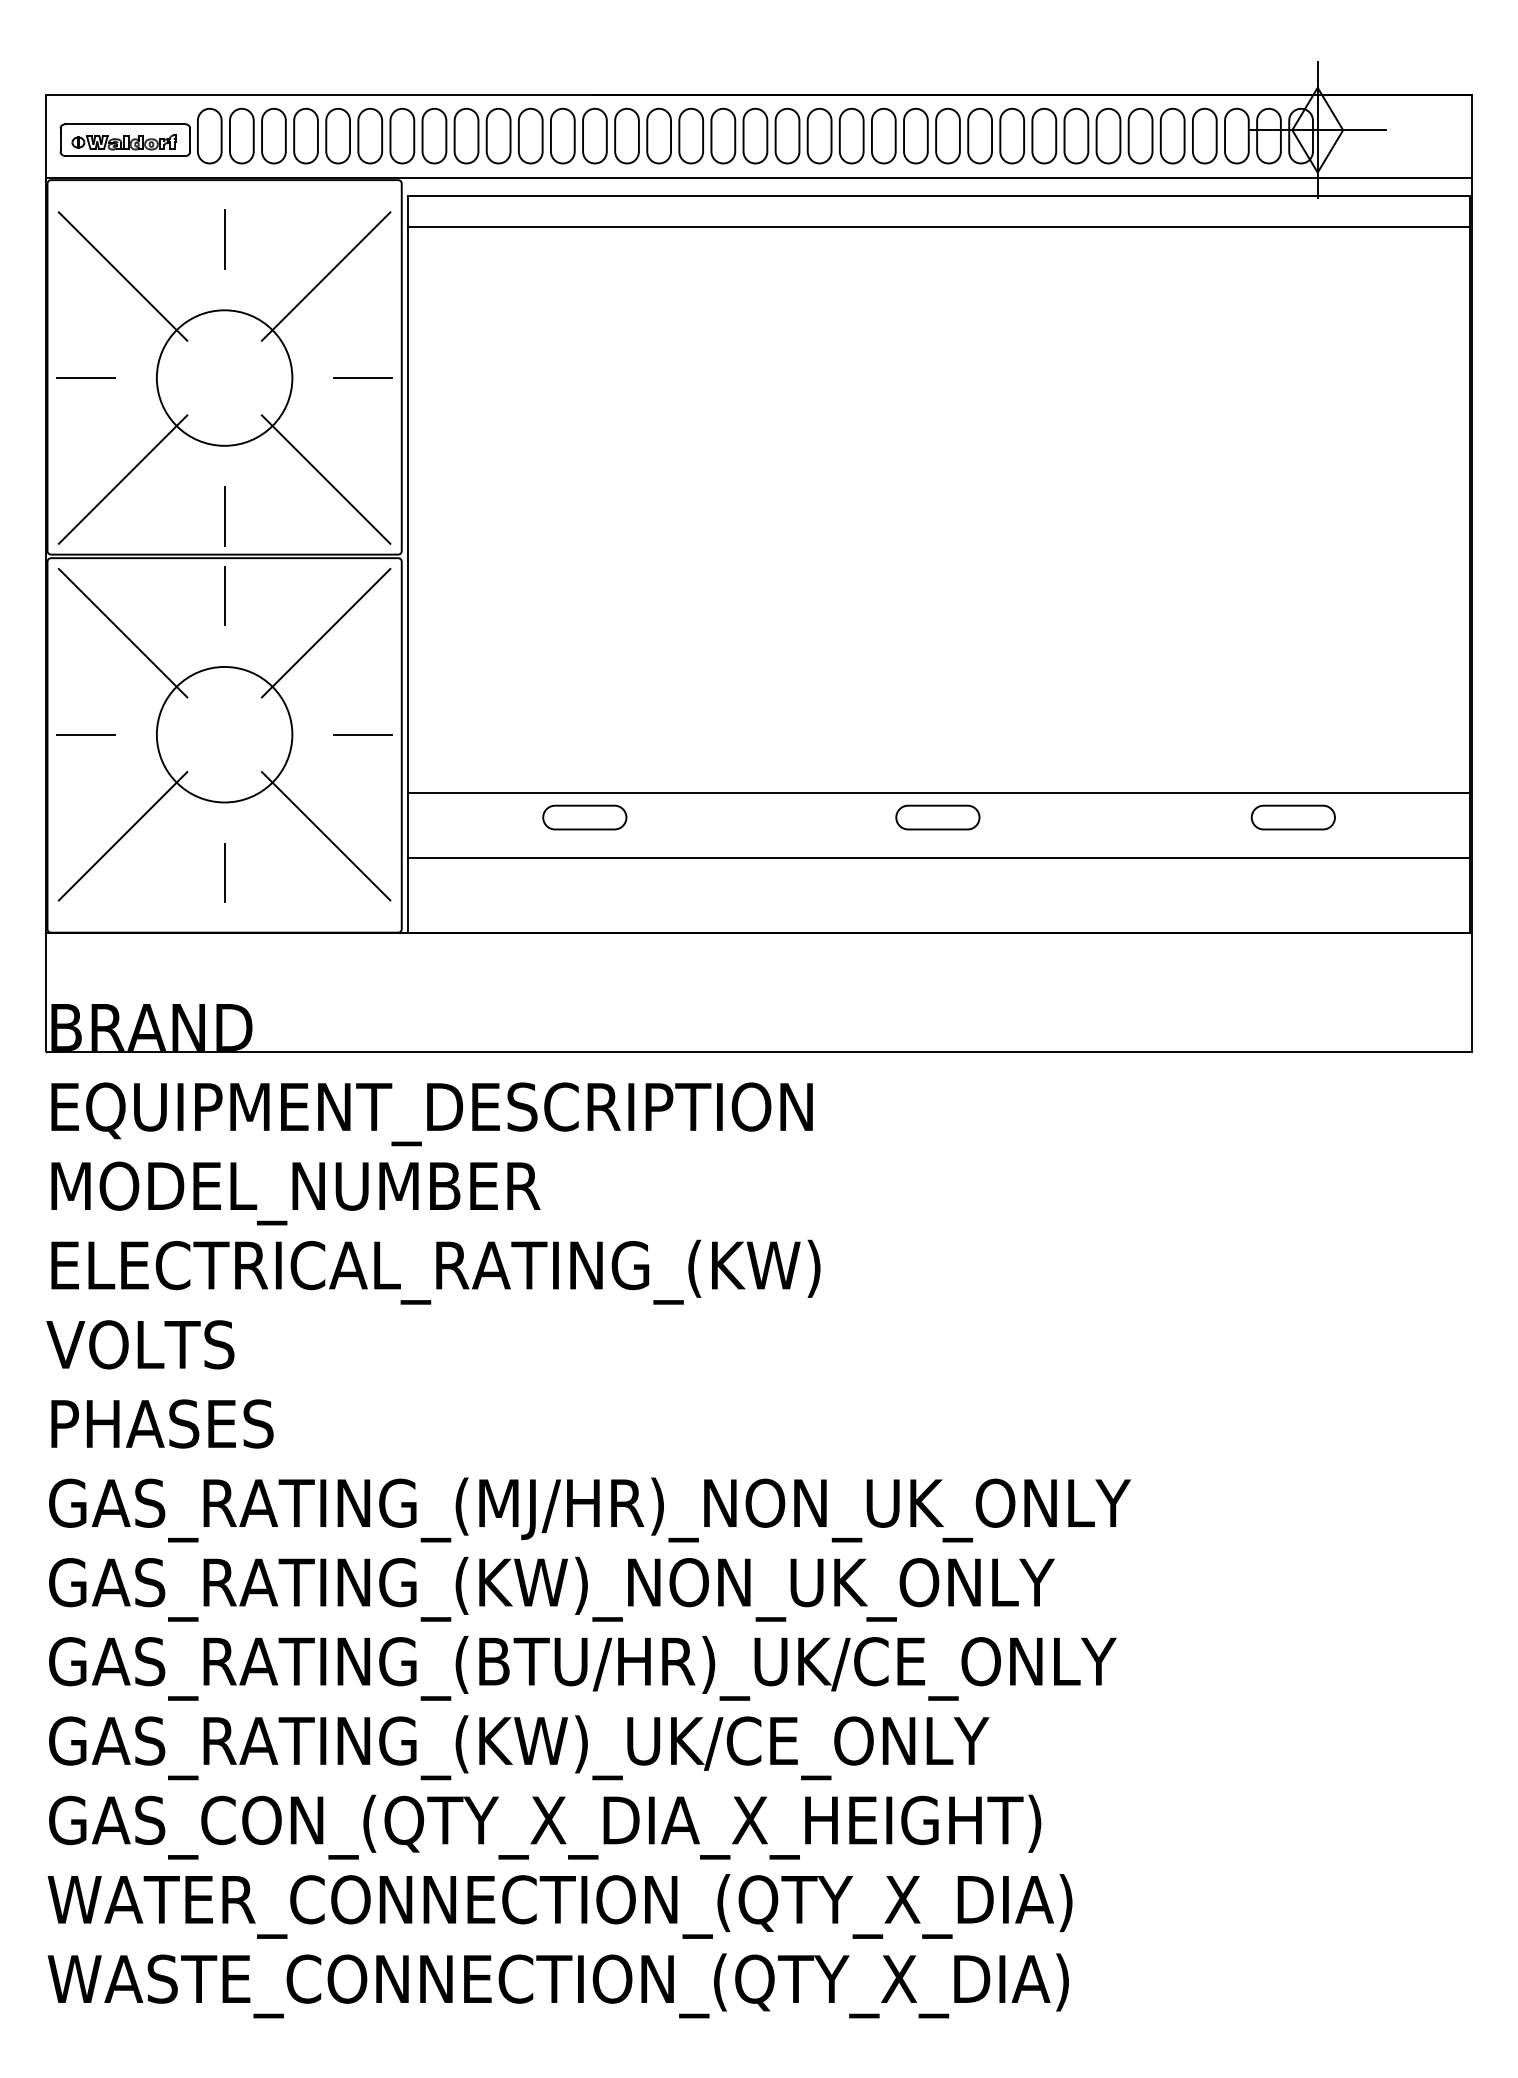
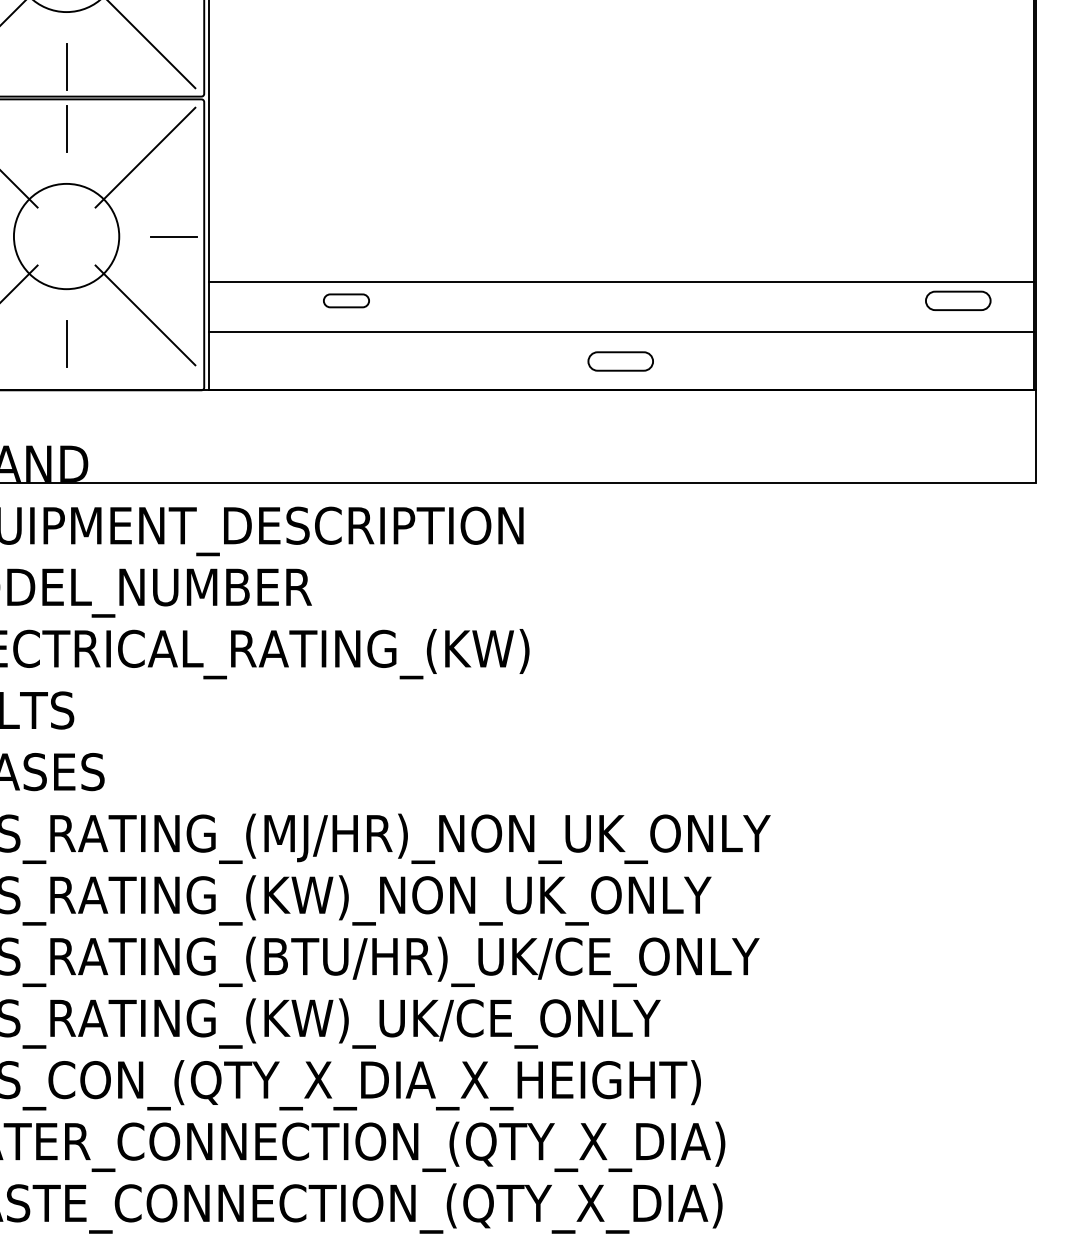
part: (584, 817) -> (346, 300), size x0.7
part: (937, 817) -> (620, 361), moved
part: (1292, 817) -> (957, 300), moved

